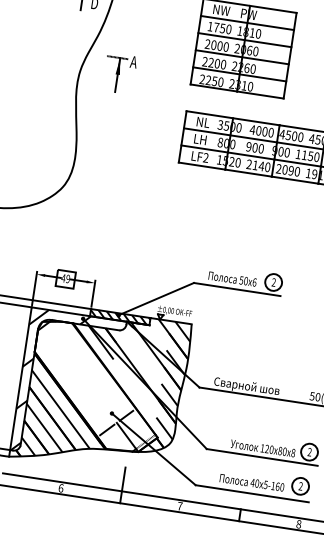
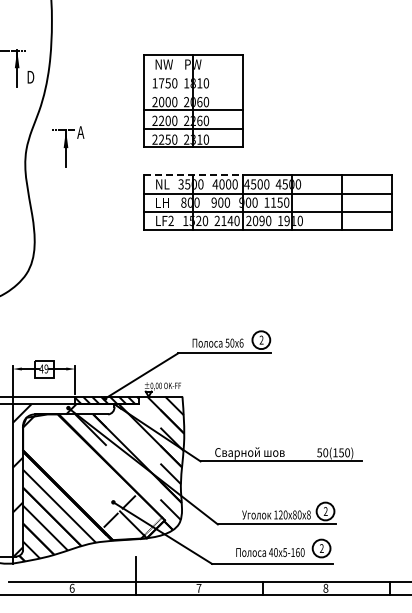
line: (246, 22) -> (192, 73), removed
line: (244, 39) -> (192, 91), removed
line: (233, 118) -> (193, 175), solid -> dashed

